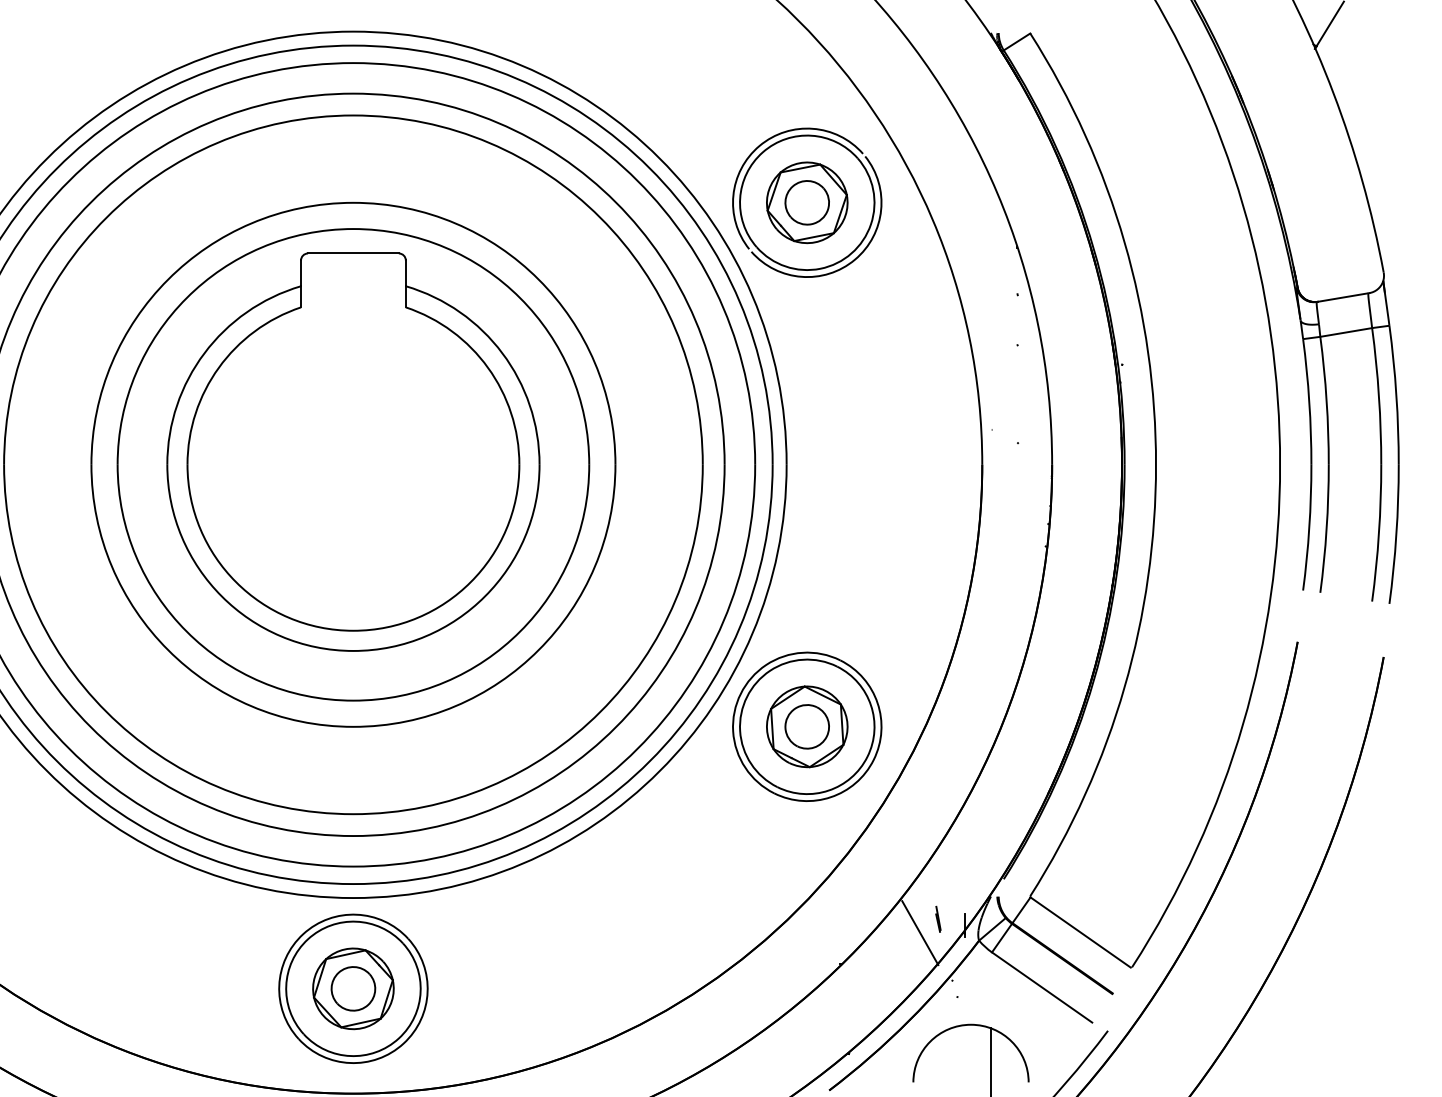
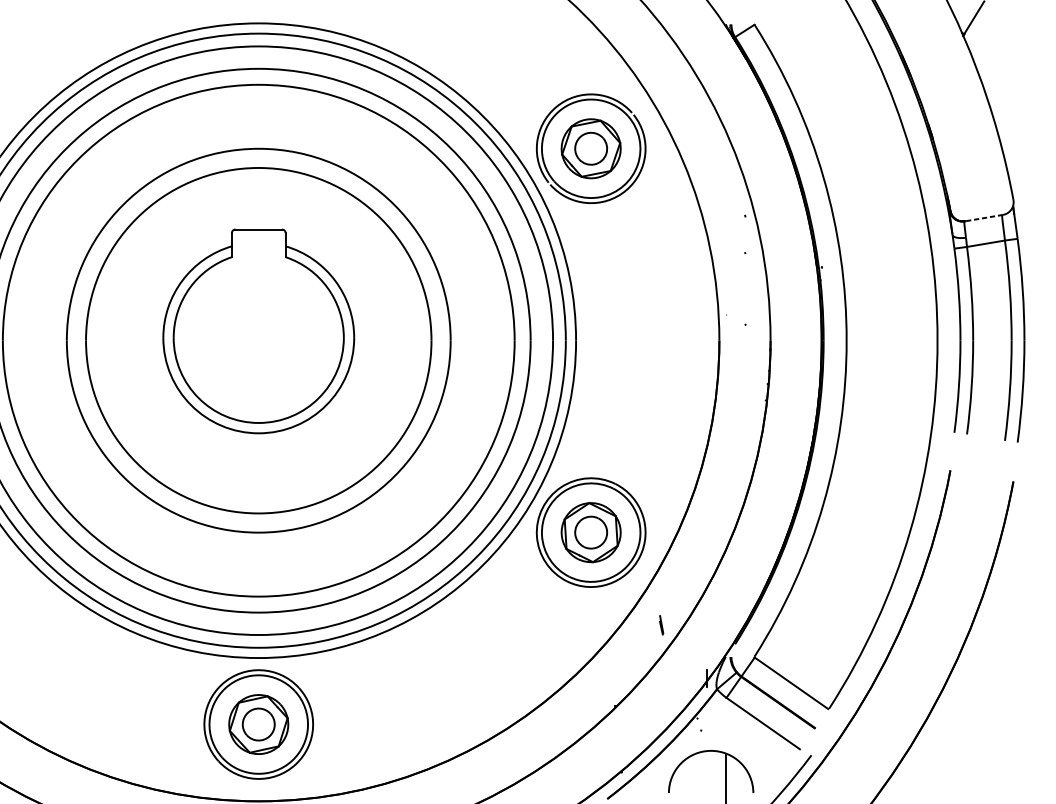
line: (1343, 297) -> (983, 218), solid -> dashed
part: (353, 451) -> (258, 330), size x0.7
line: (938, 918) -> (661, 624), moved
line: (920, 933) -> (674, 684), removed

